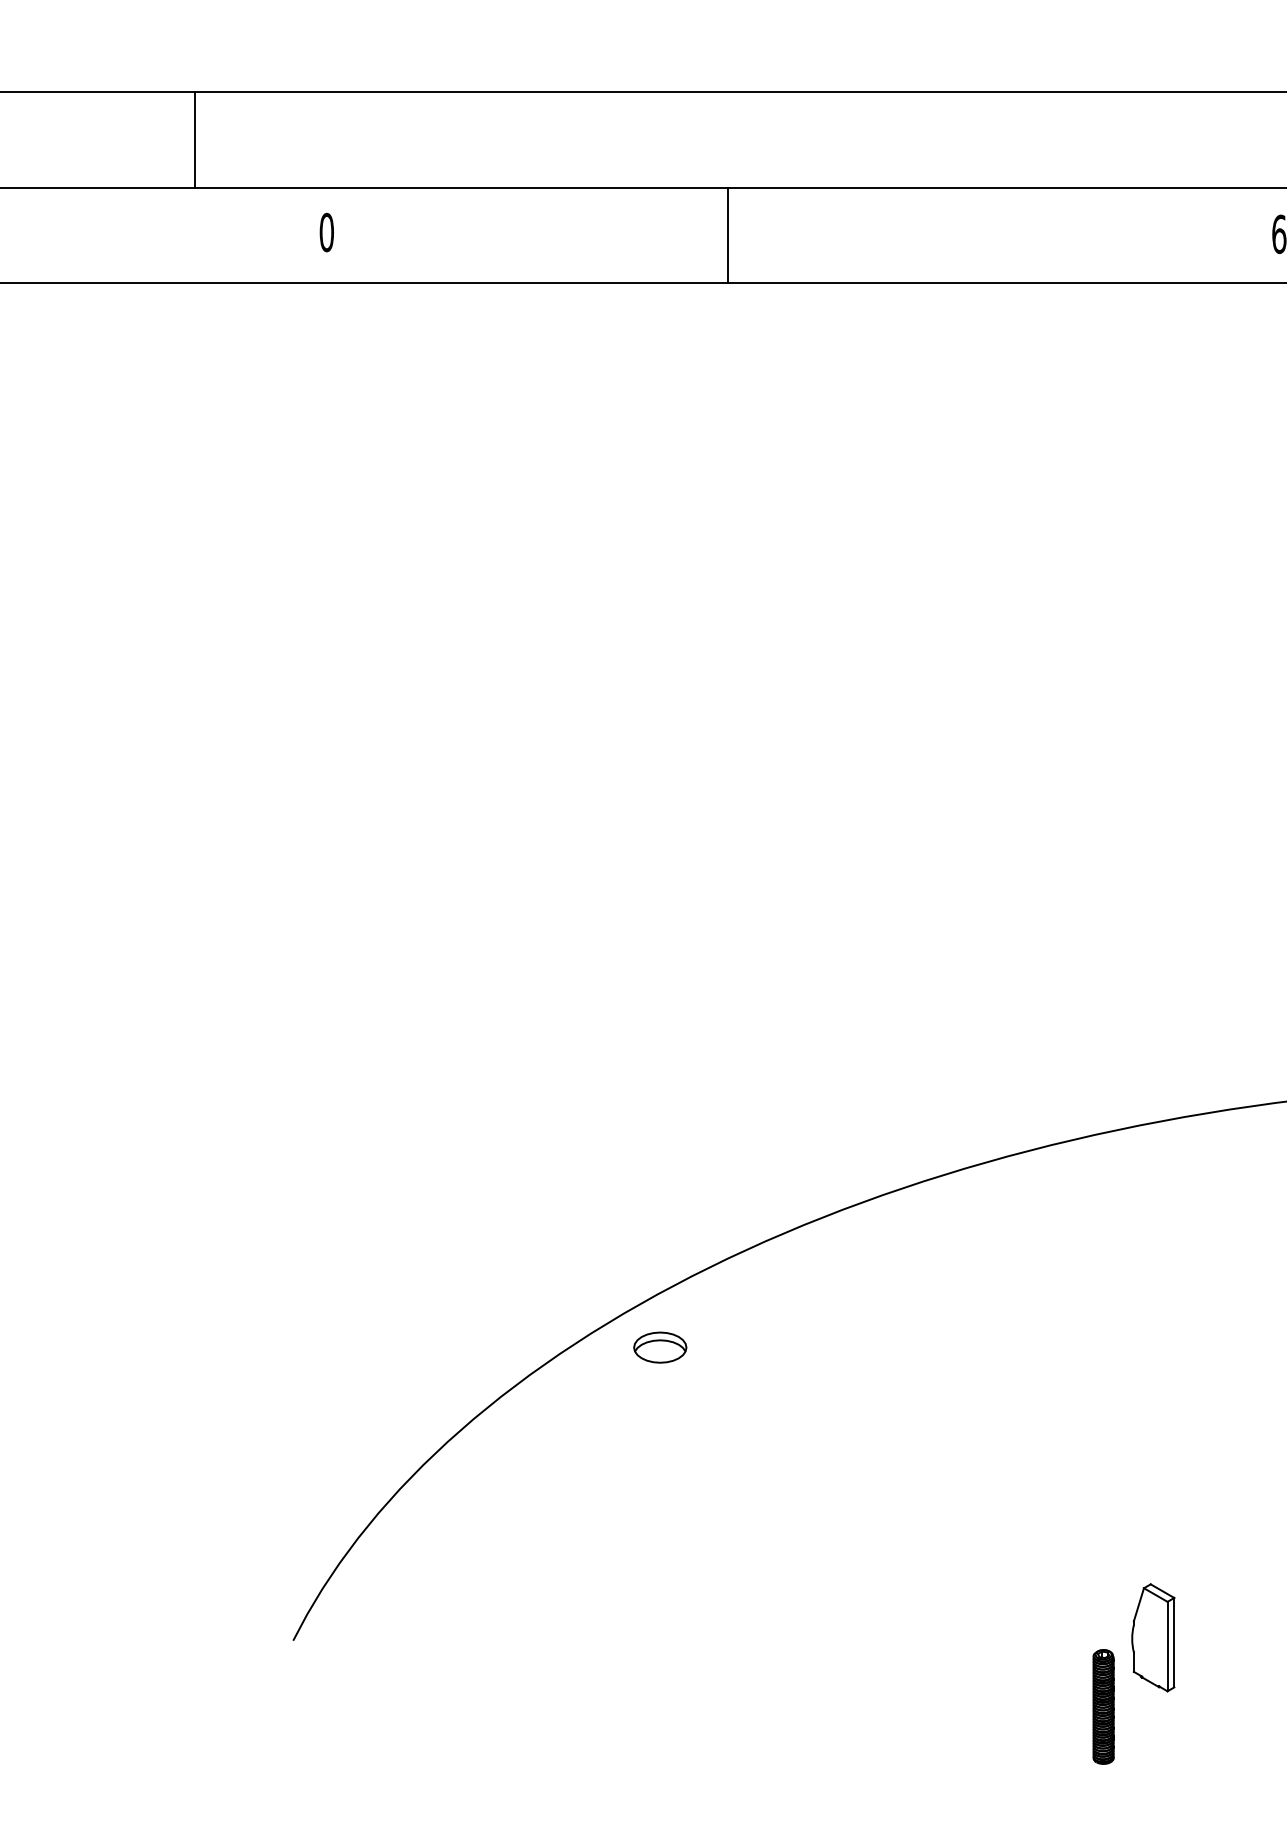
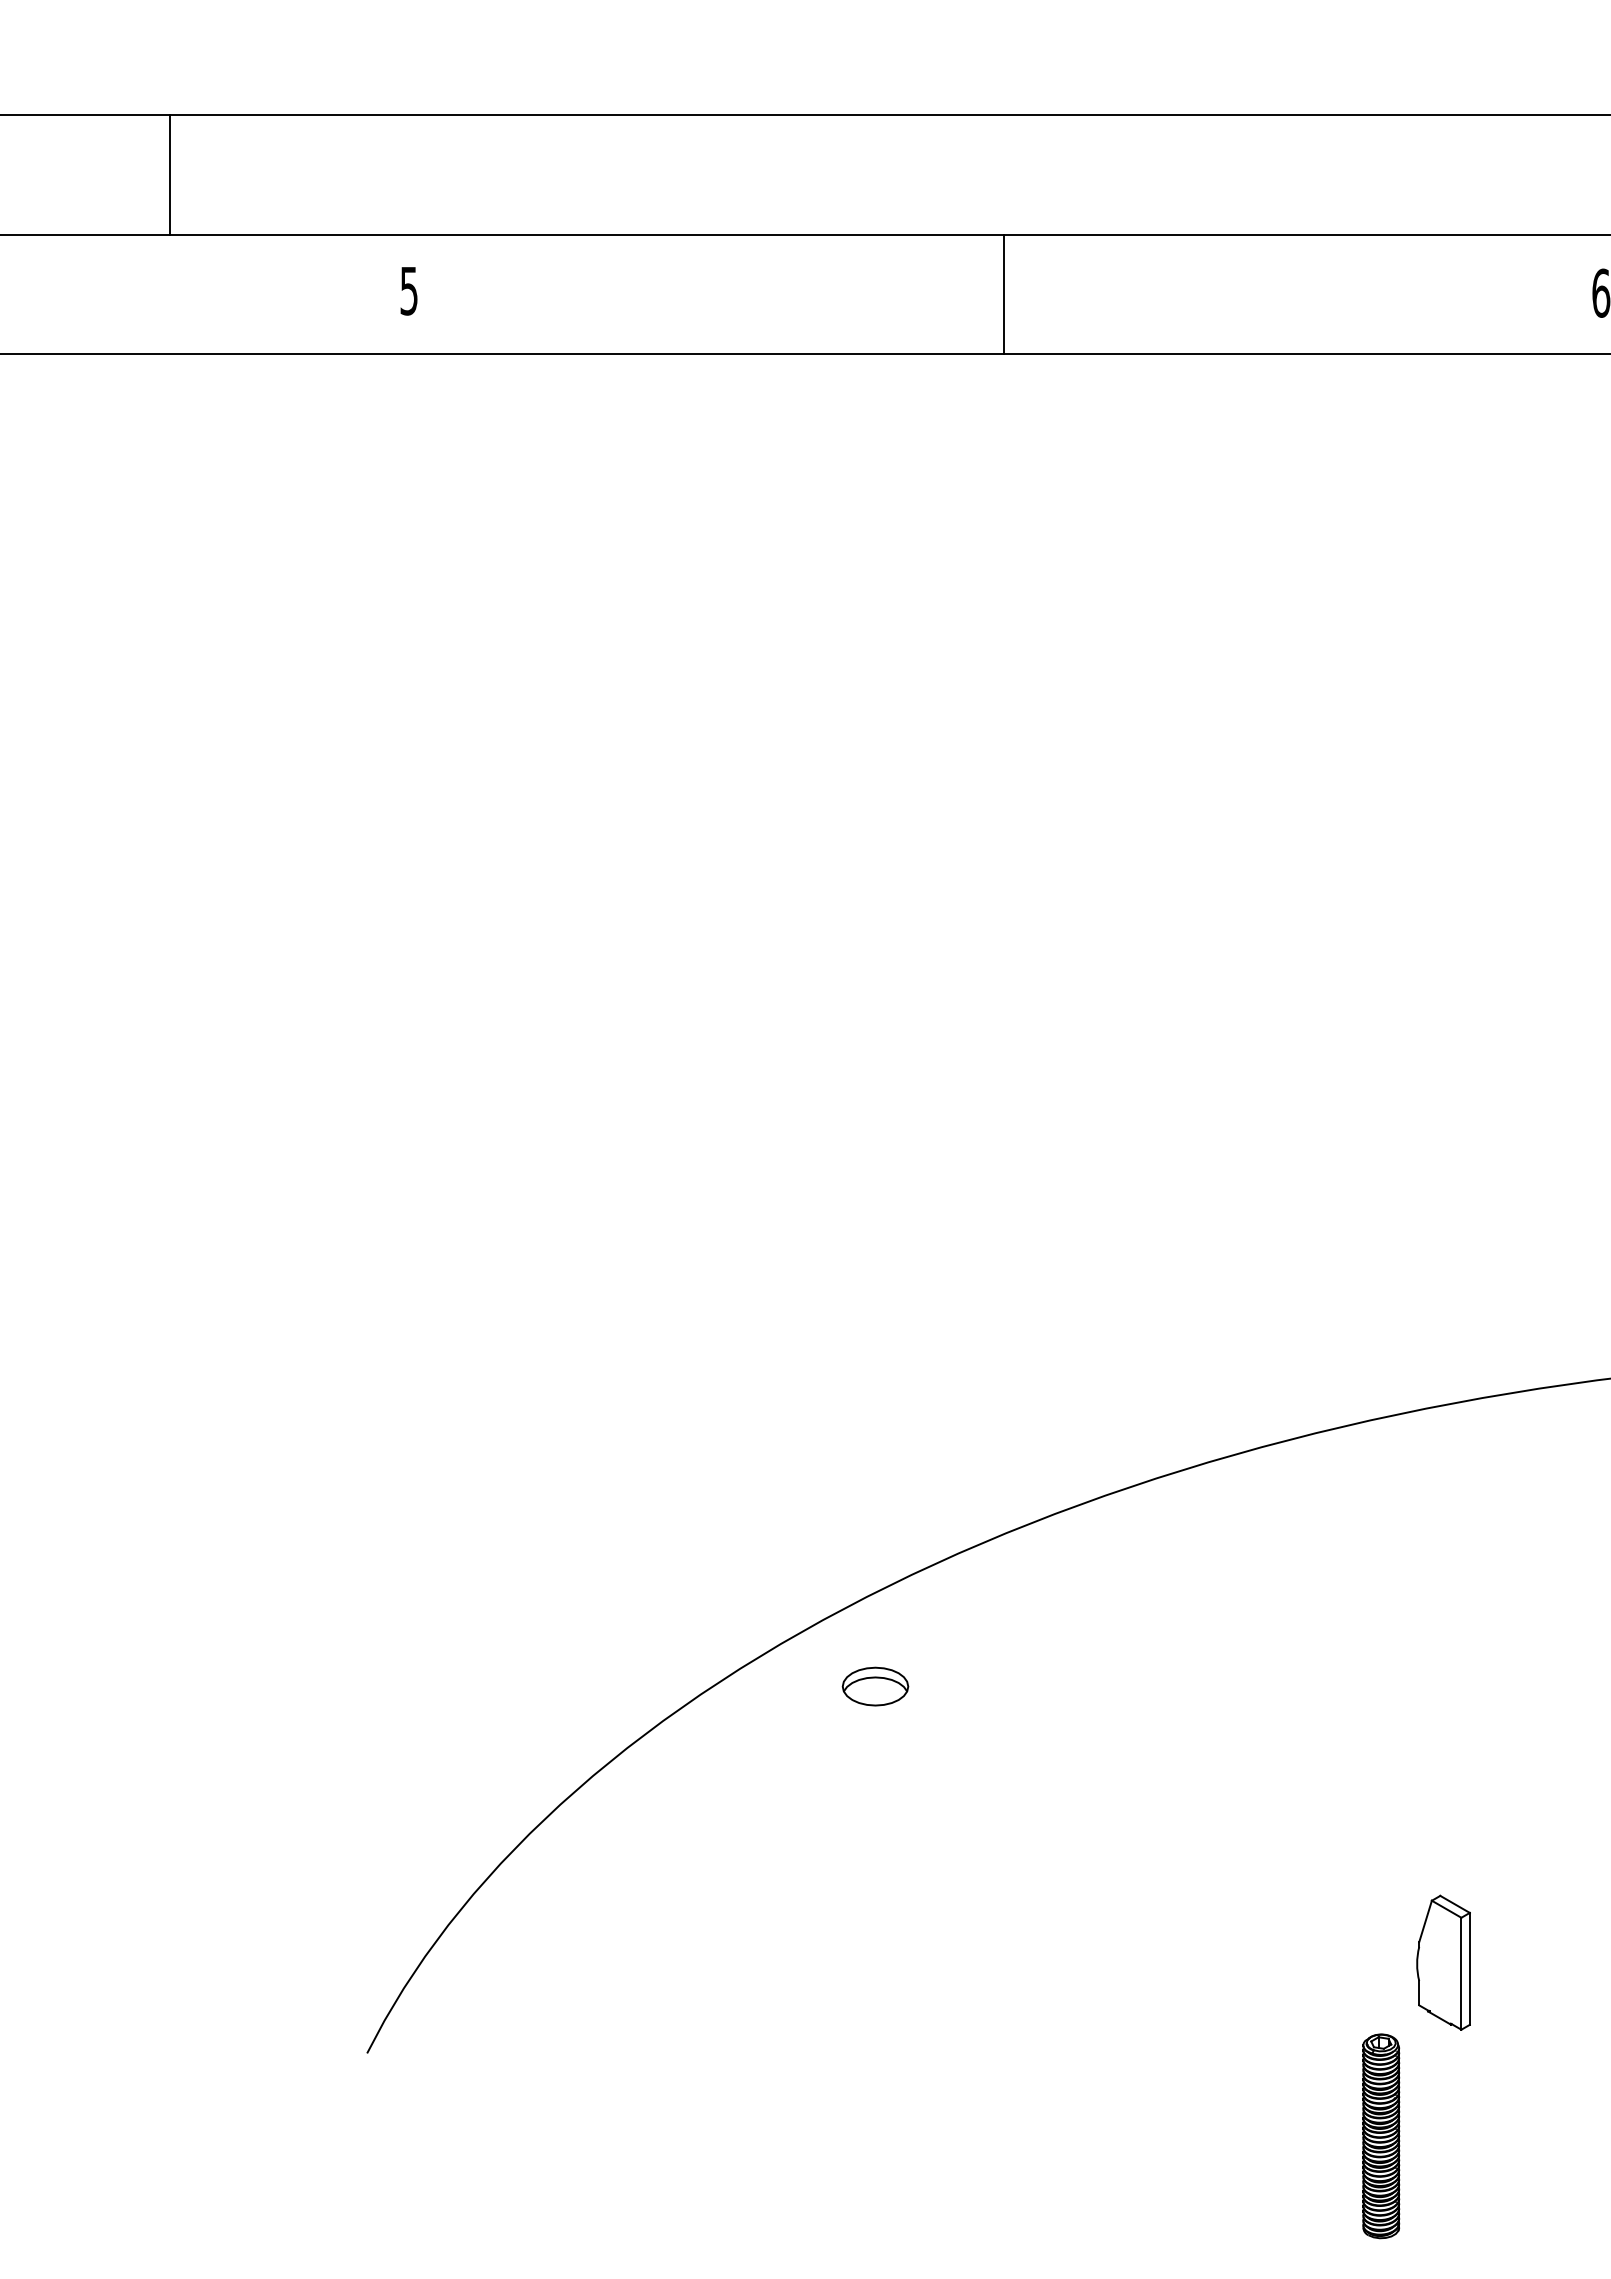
line: (194, 139) -> (169, 174), moved
text: (327, 232) -> (409, 290), 0 -> 5
line: (728, 234) -> (1004, 293), moved
part: (660, 1347) -> (875, 1686), moved
part: (1153, 1637) -> (1443, 1962), moved
part: (1103, 1707) -> (1381, 2136), size x1.43

